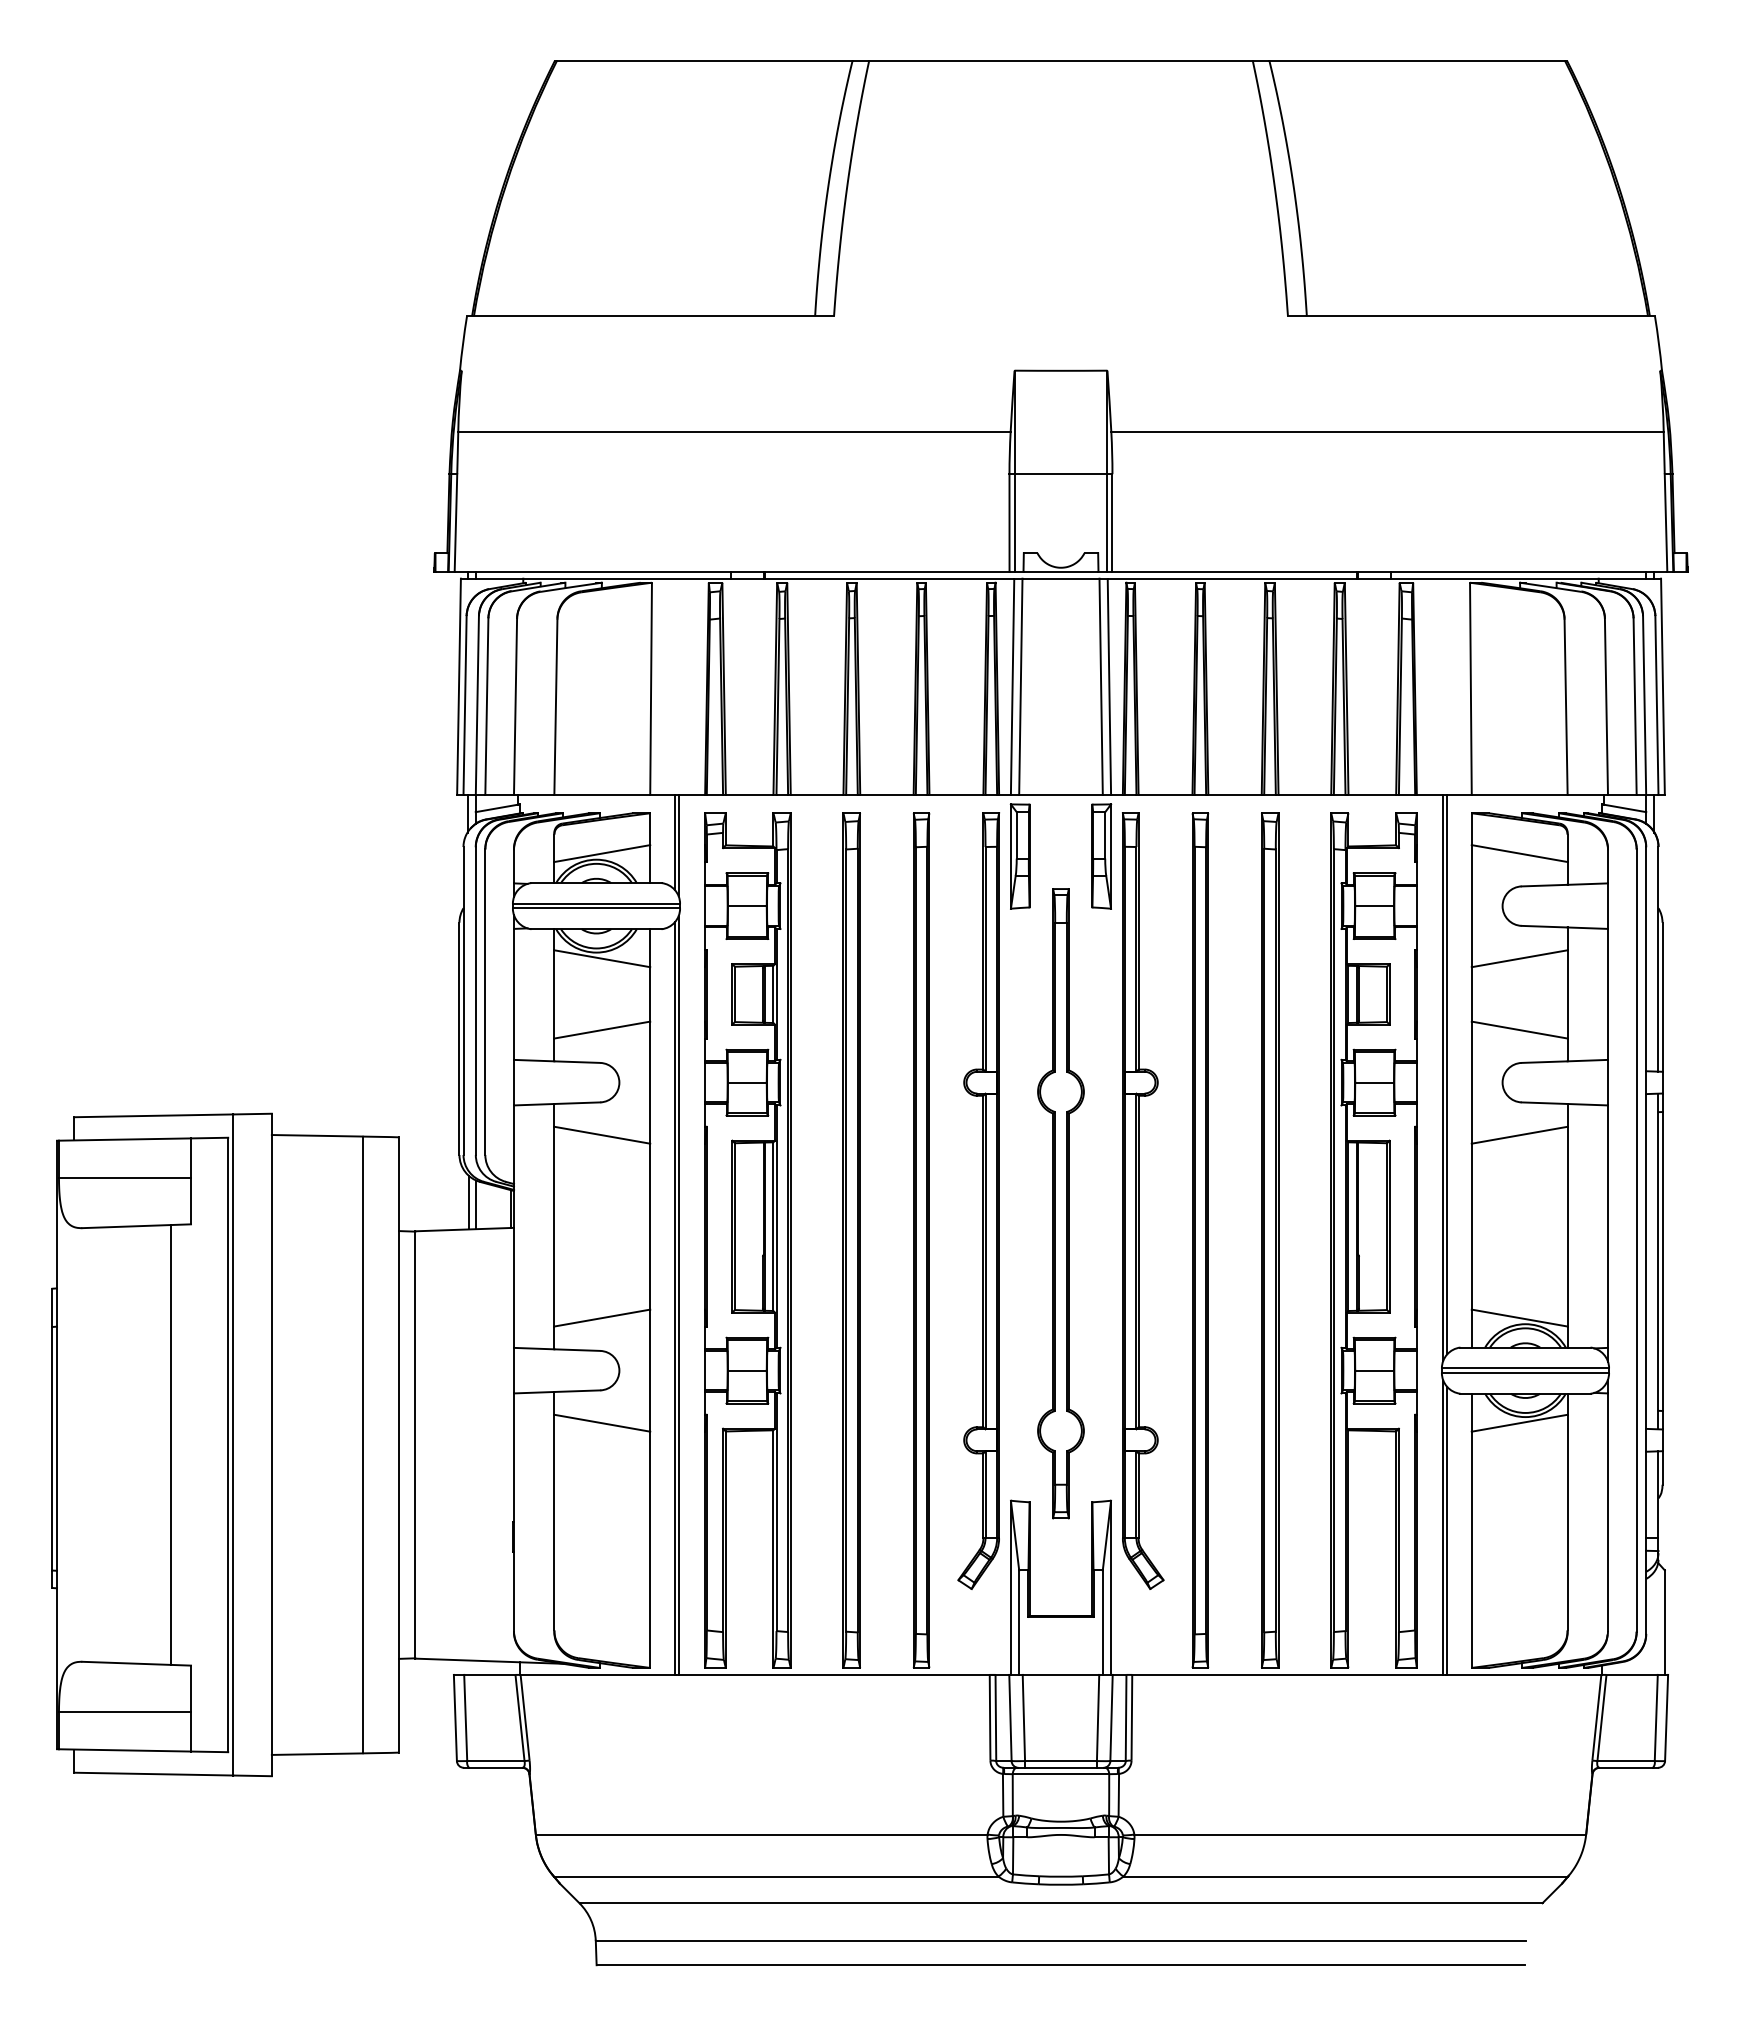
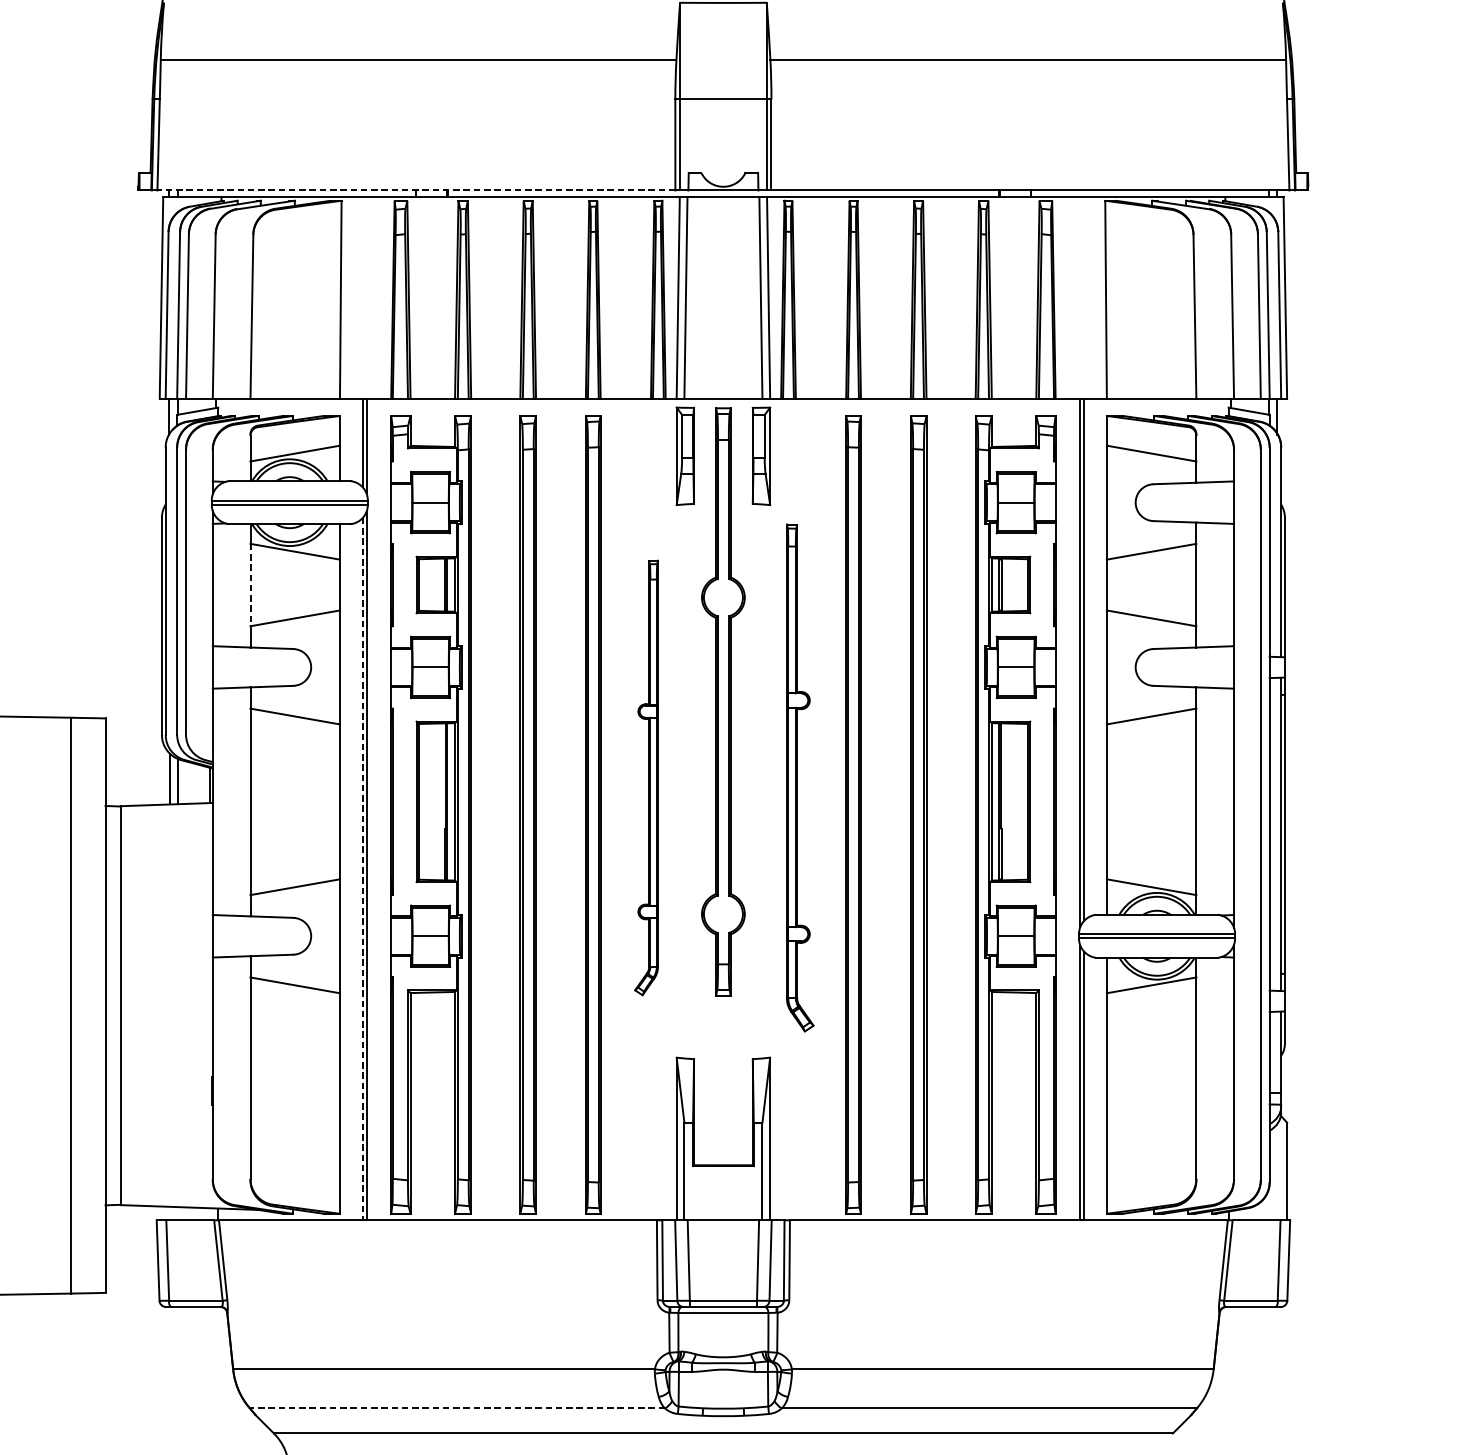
line: (731, 571) -> (415, 190), solid -> dashed
line: (554, 994) -> (250, 585), solid -> dashed
part: (978, 1200) -> (646, 777), size x0.6
part: (1143, 1200) -> (800, 777), size x0.7
part: (1060, 1203) -> (722, 701), moved
line: (674, 1299) -> (362, 869), solid -> dashed
line: (775, 1876) -> (456, 1408), solid -> dashed

